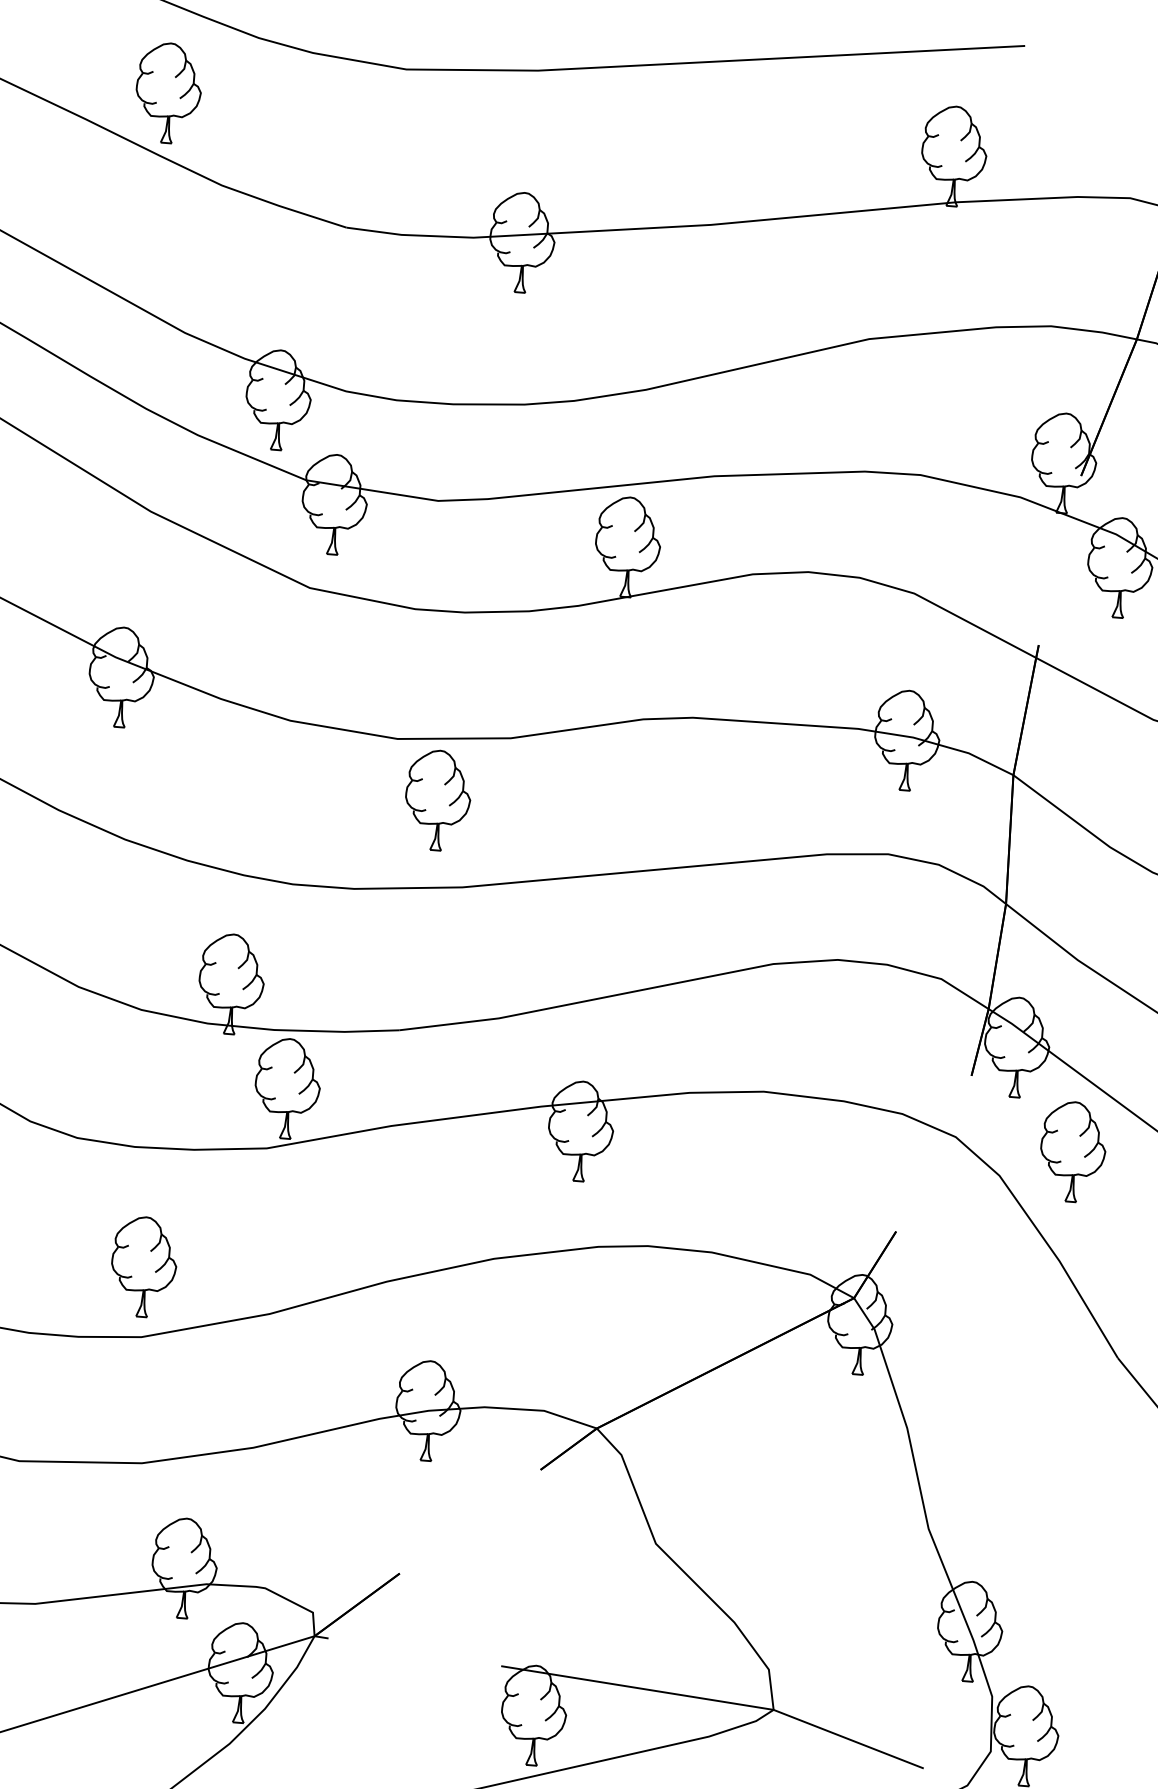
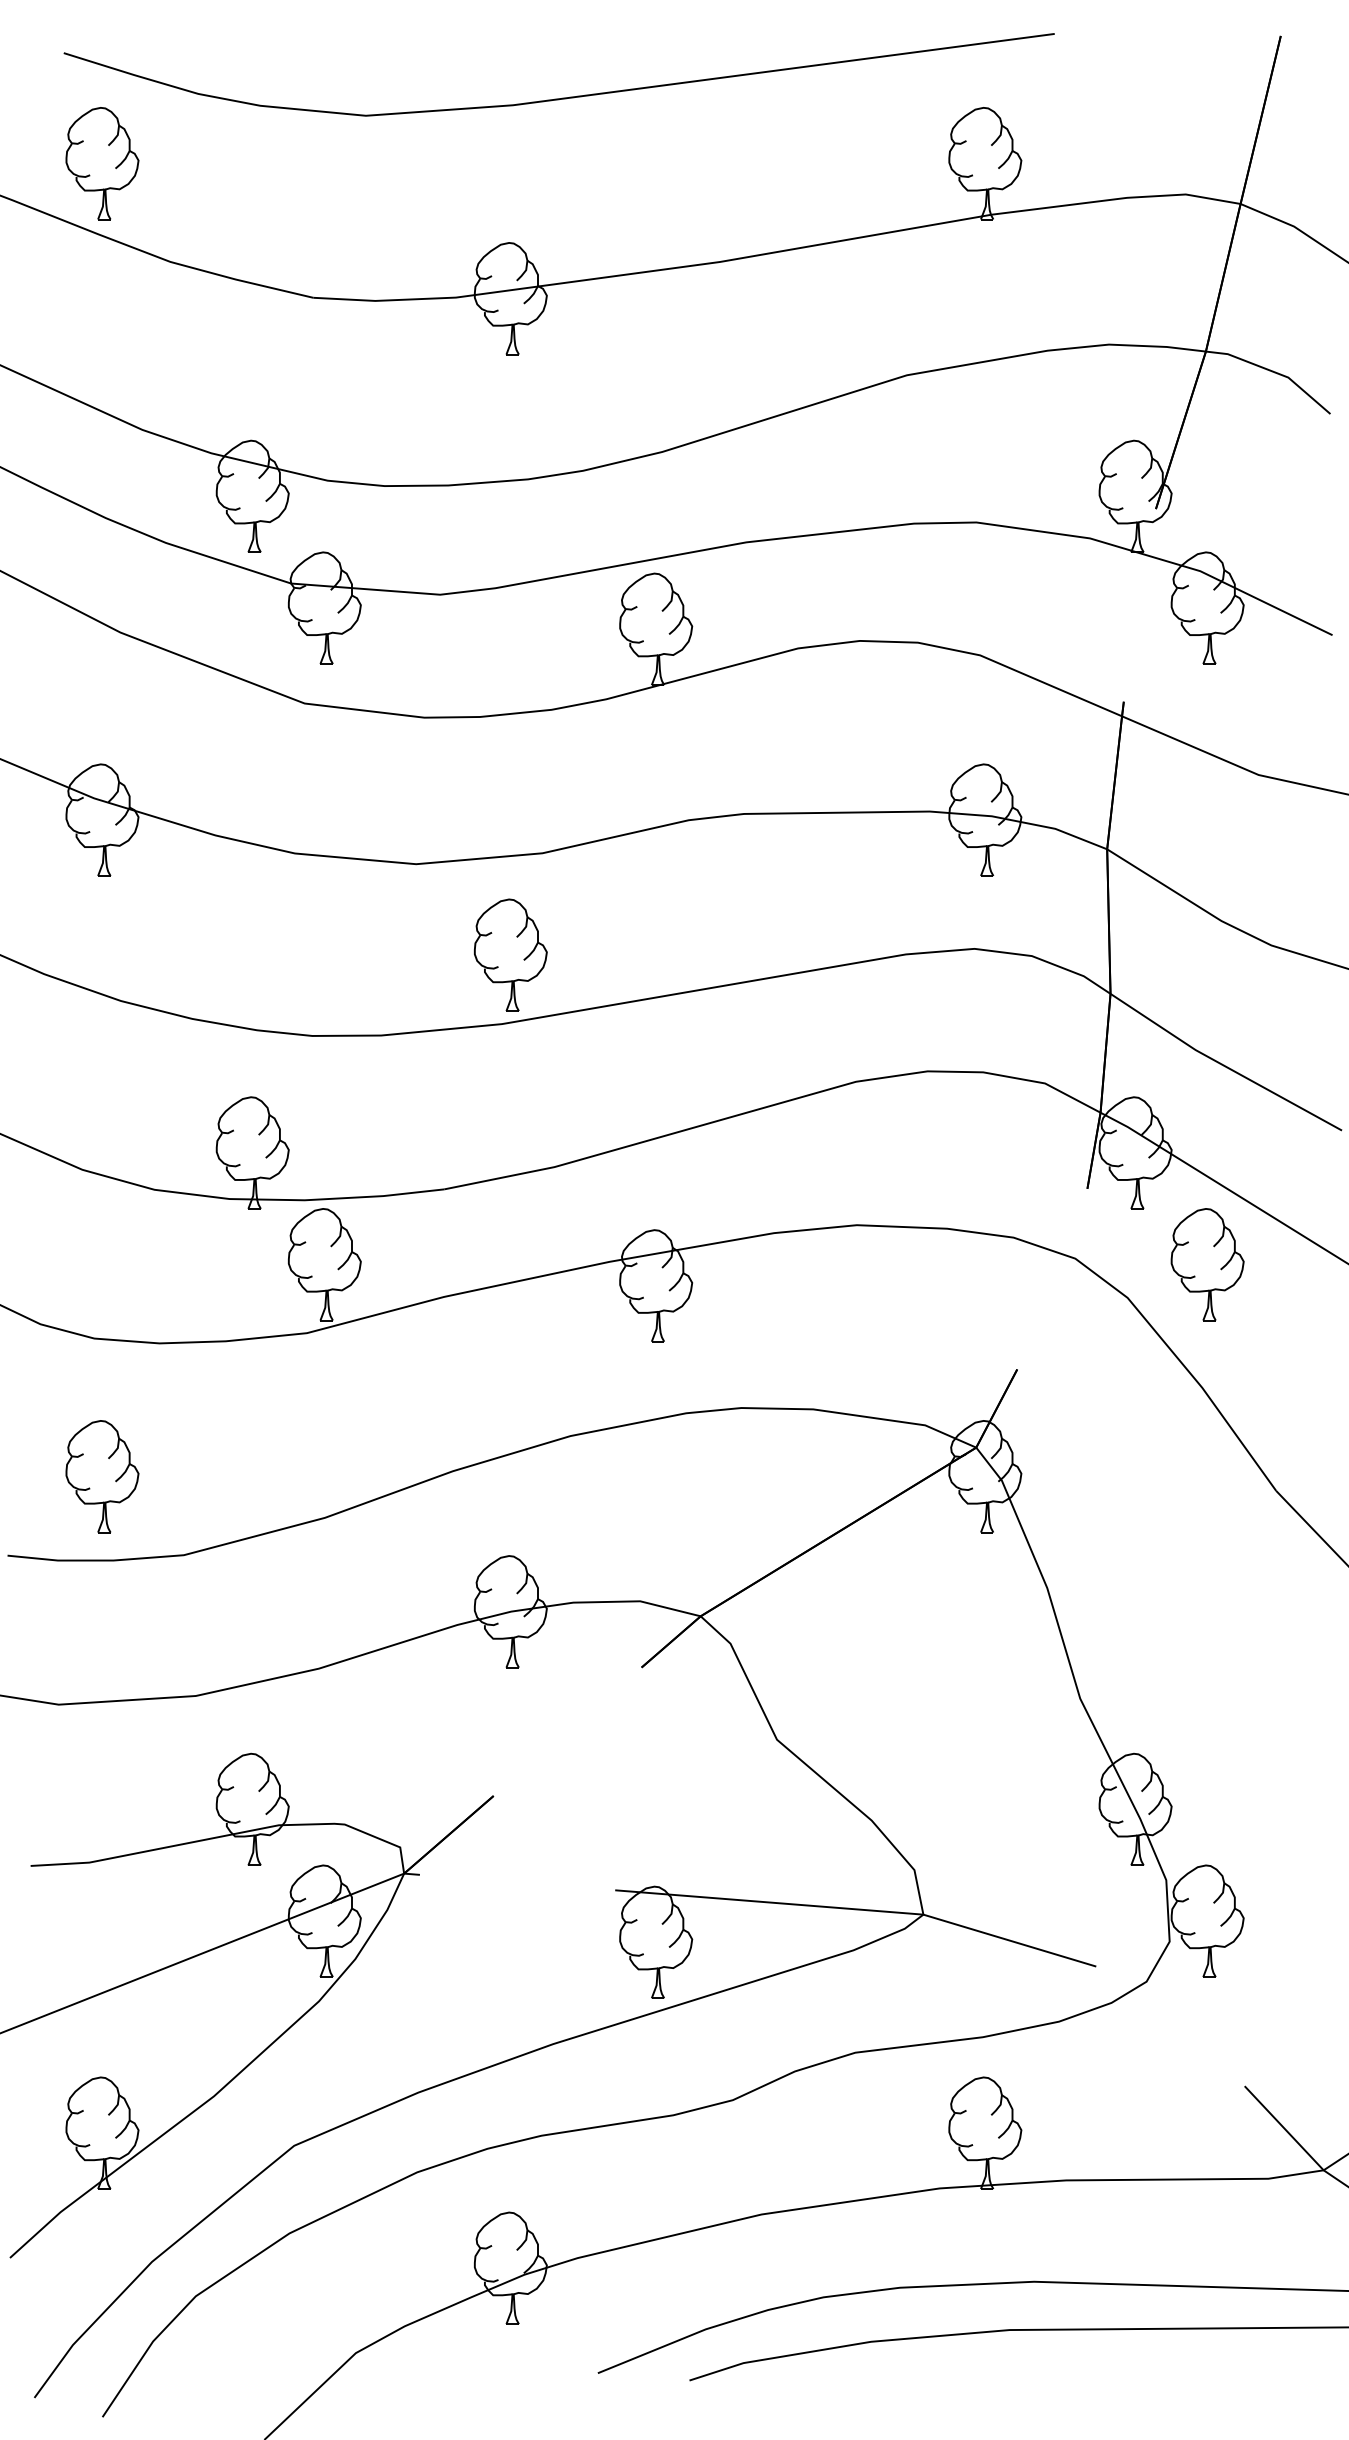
part: (437, 799) -> (510, 954), moved
part: (144, 1266) -> (102, 1476), moved

